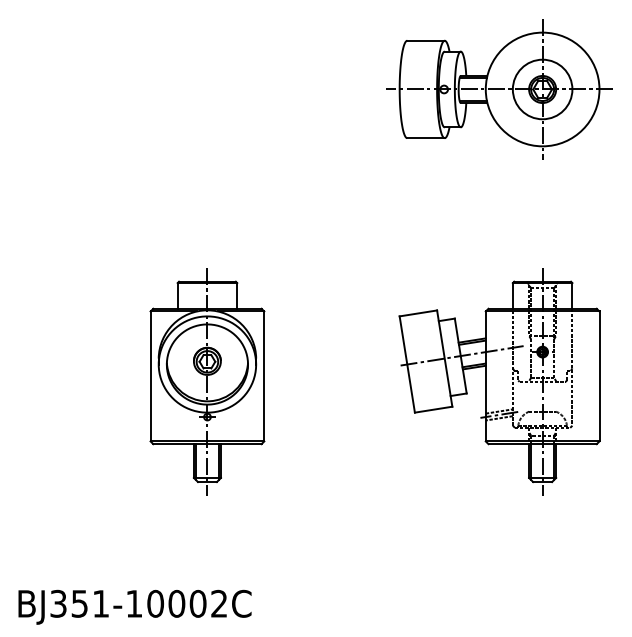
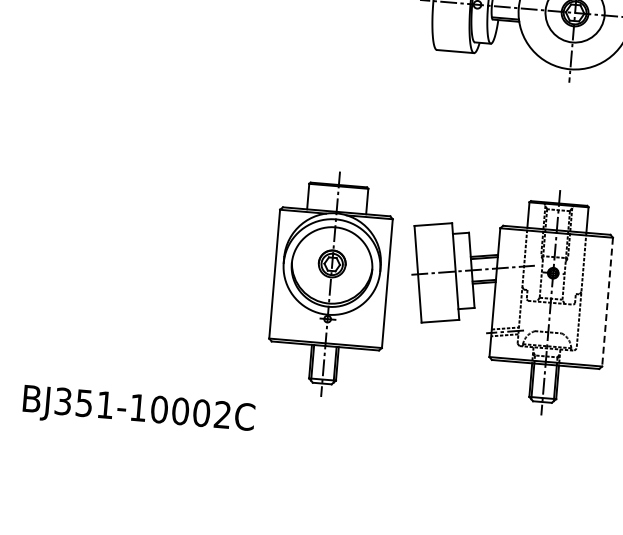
line: (599, 376) -> (607, 302), solid -> dashed
part: (207, 381) -> (330, 283), moved
text: (134, 606) -> (138, 410), moved

